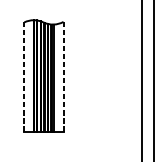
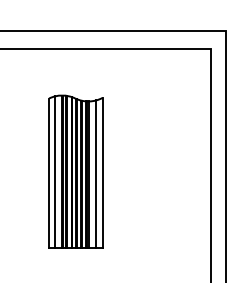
line: (28, 75) -> (55, 171), added
line: (63, 76) -> (102, 172), dashed -> solid
line: (24, 77) -> (49, 173), dashed -> solid
line: (58, 77) -> (96, 173), added

